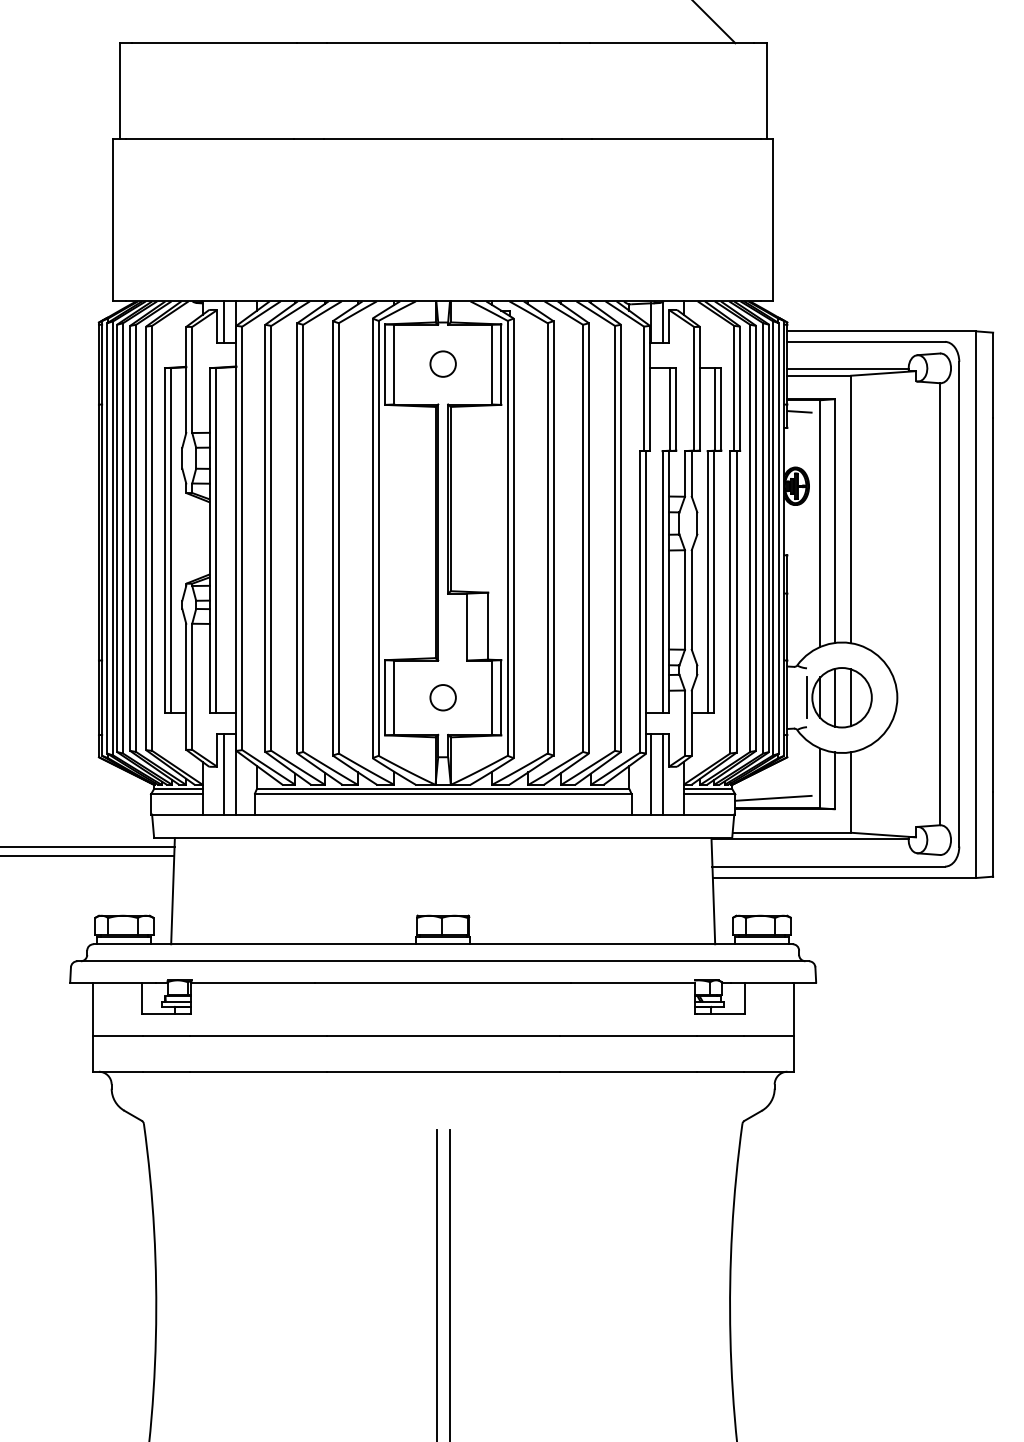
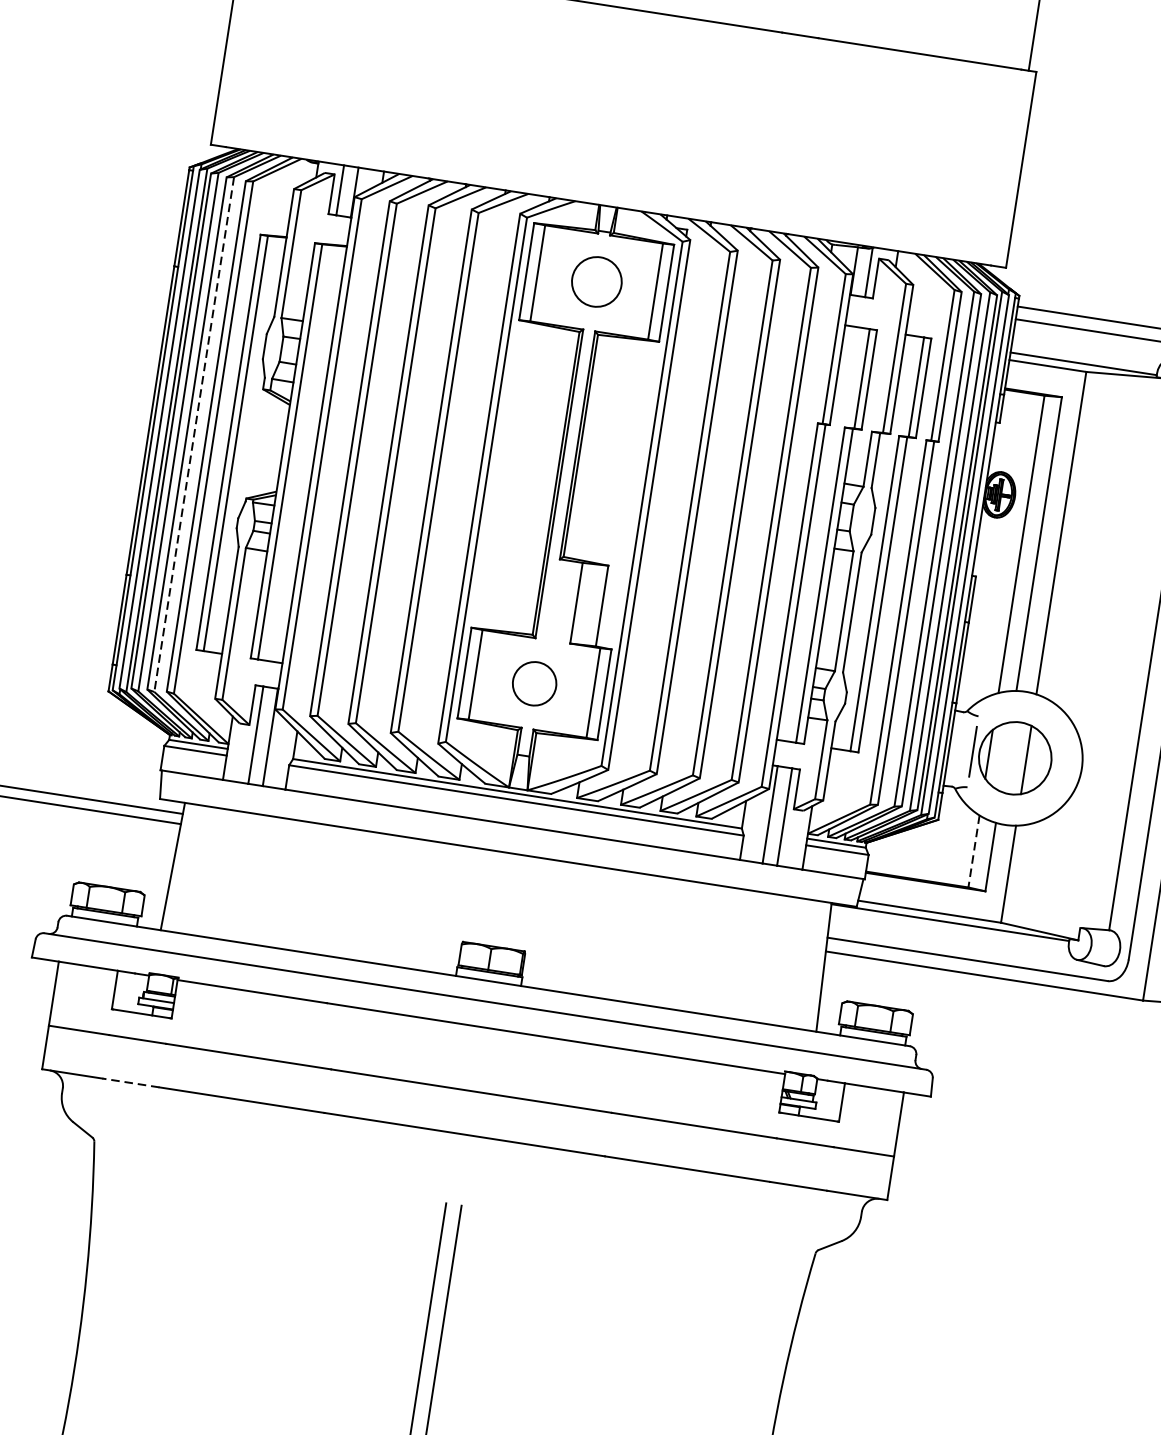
circle: (442, 363) -> (596, 280), size x1.6
line: (799, 411) -> (1017, 405), removed
line: (136, 538) -> (194, 434), solid -> dashed
circle: (442, 697) -> (533, 683), size x1.4
line: (834, 697) -> (1006, 756), removed
line: (820, 778) -> (974, 851), solid -> dashed
line: (773, 797) -> (913, 865), removed
line: (166, 1071) -> (131, 1082), solid -> dashed

